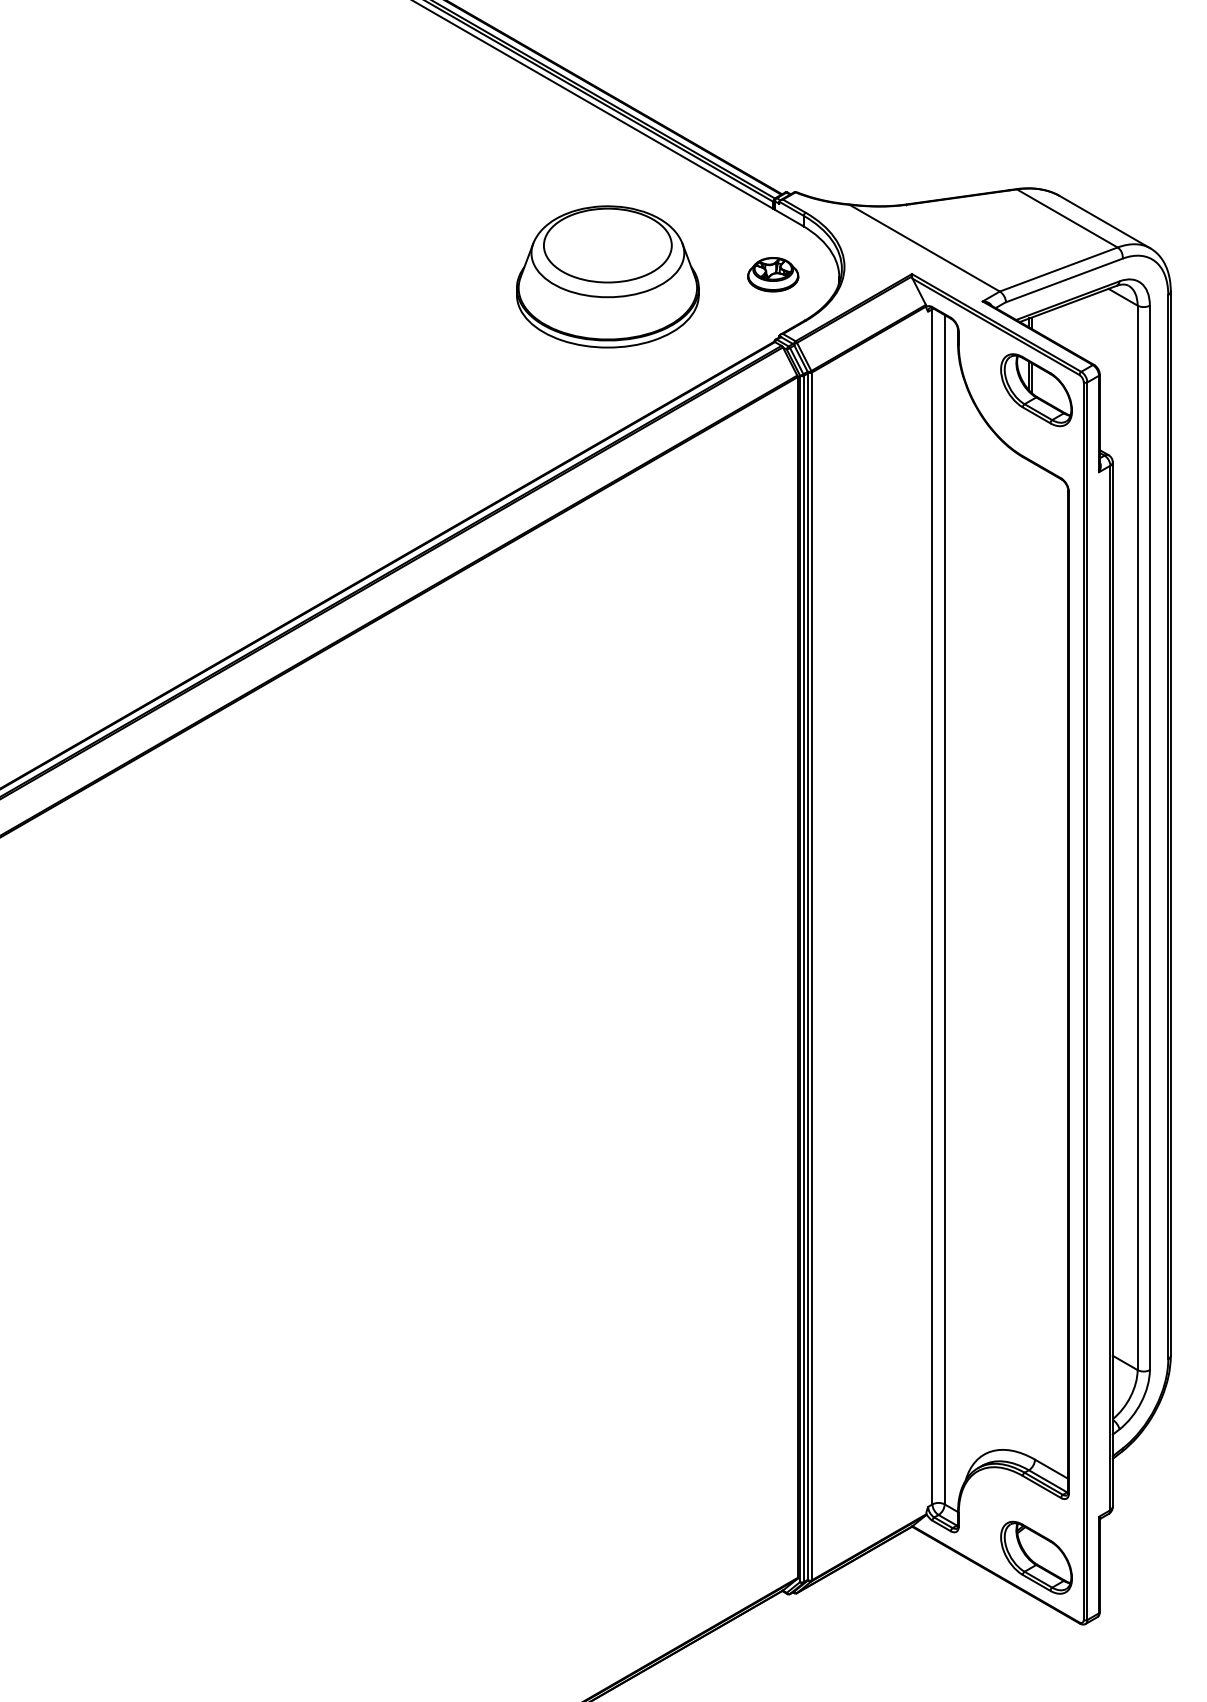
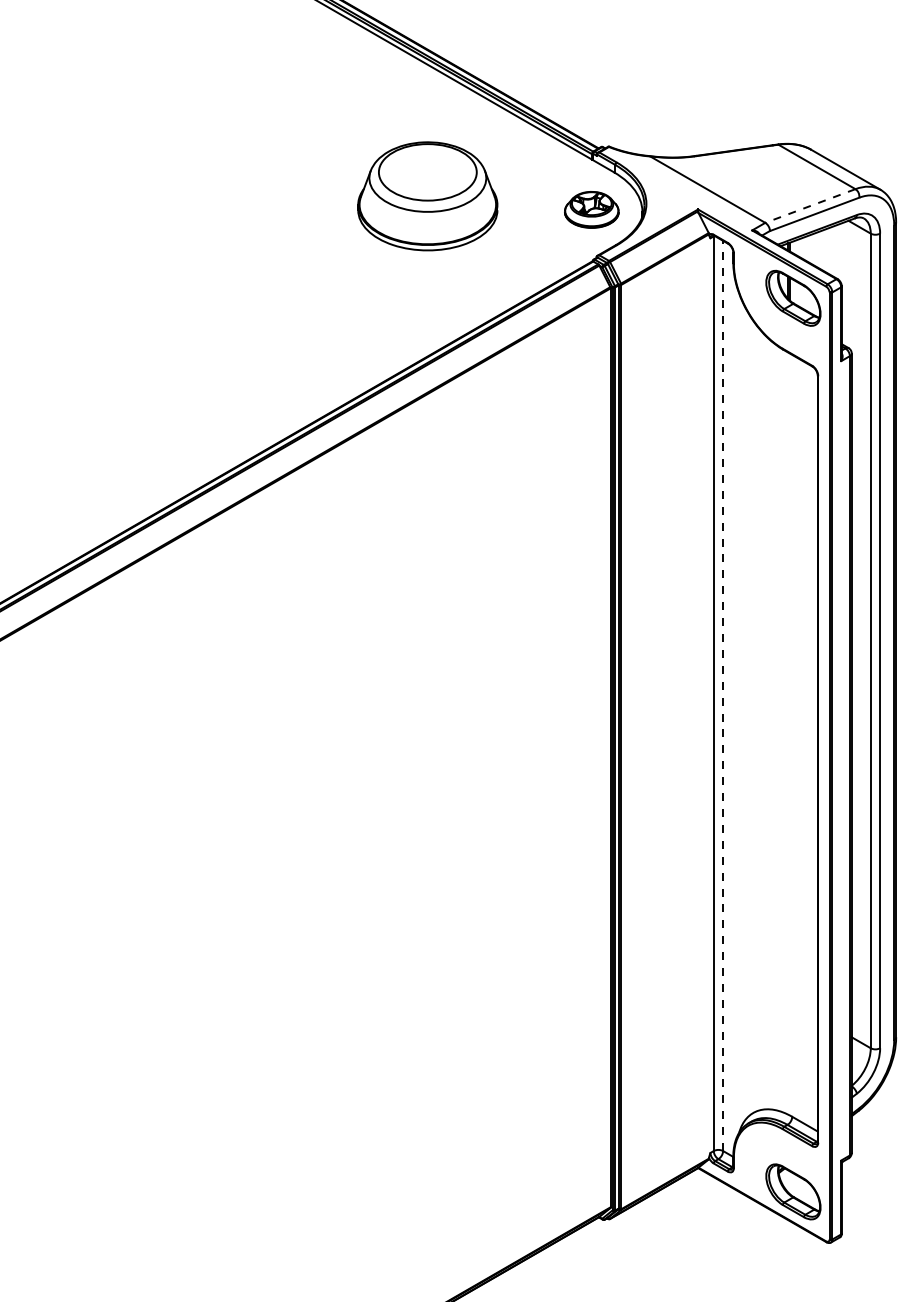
line: (1058, 269) -> (810, 205), solid -> dashed
part: (773, 274) -> (592, 209), size x1.4
part: (607, 276) -> (427, 196), moved
line: (944, 909) -> (722, 695), solid -> dashed

